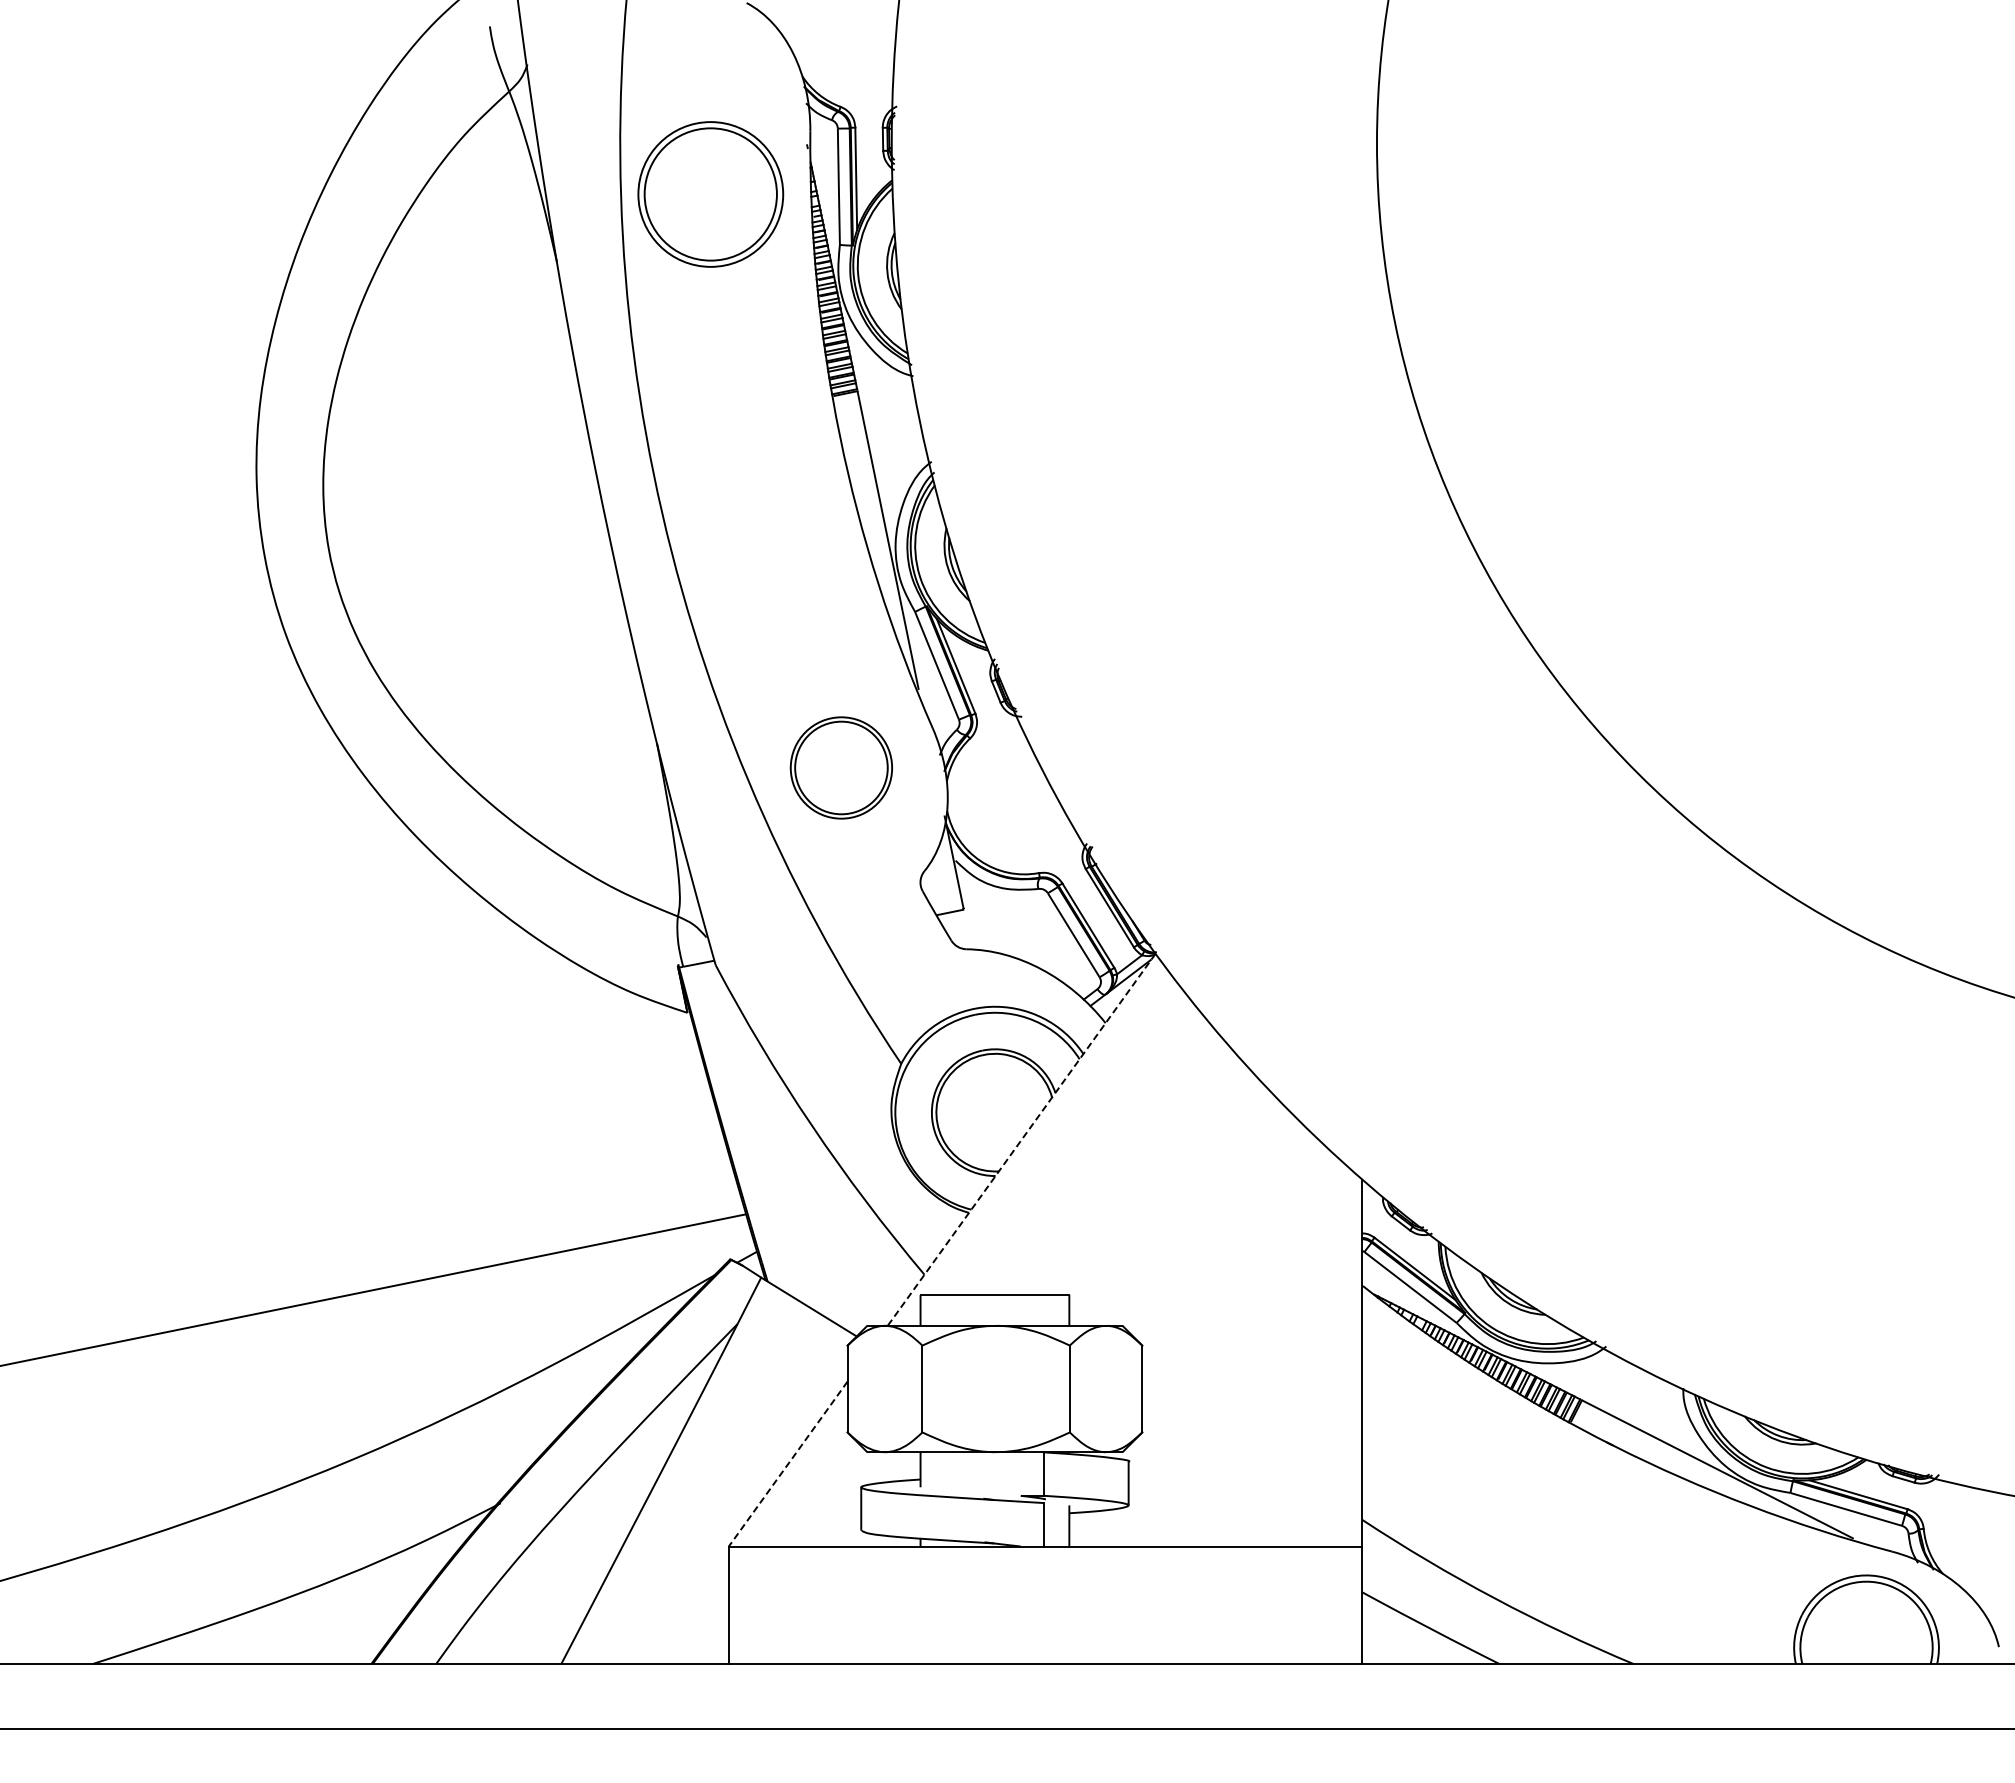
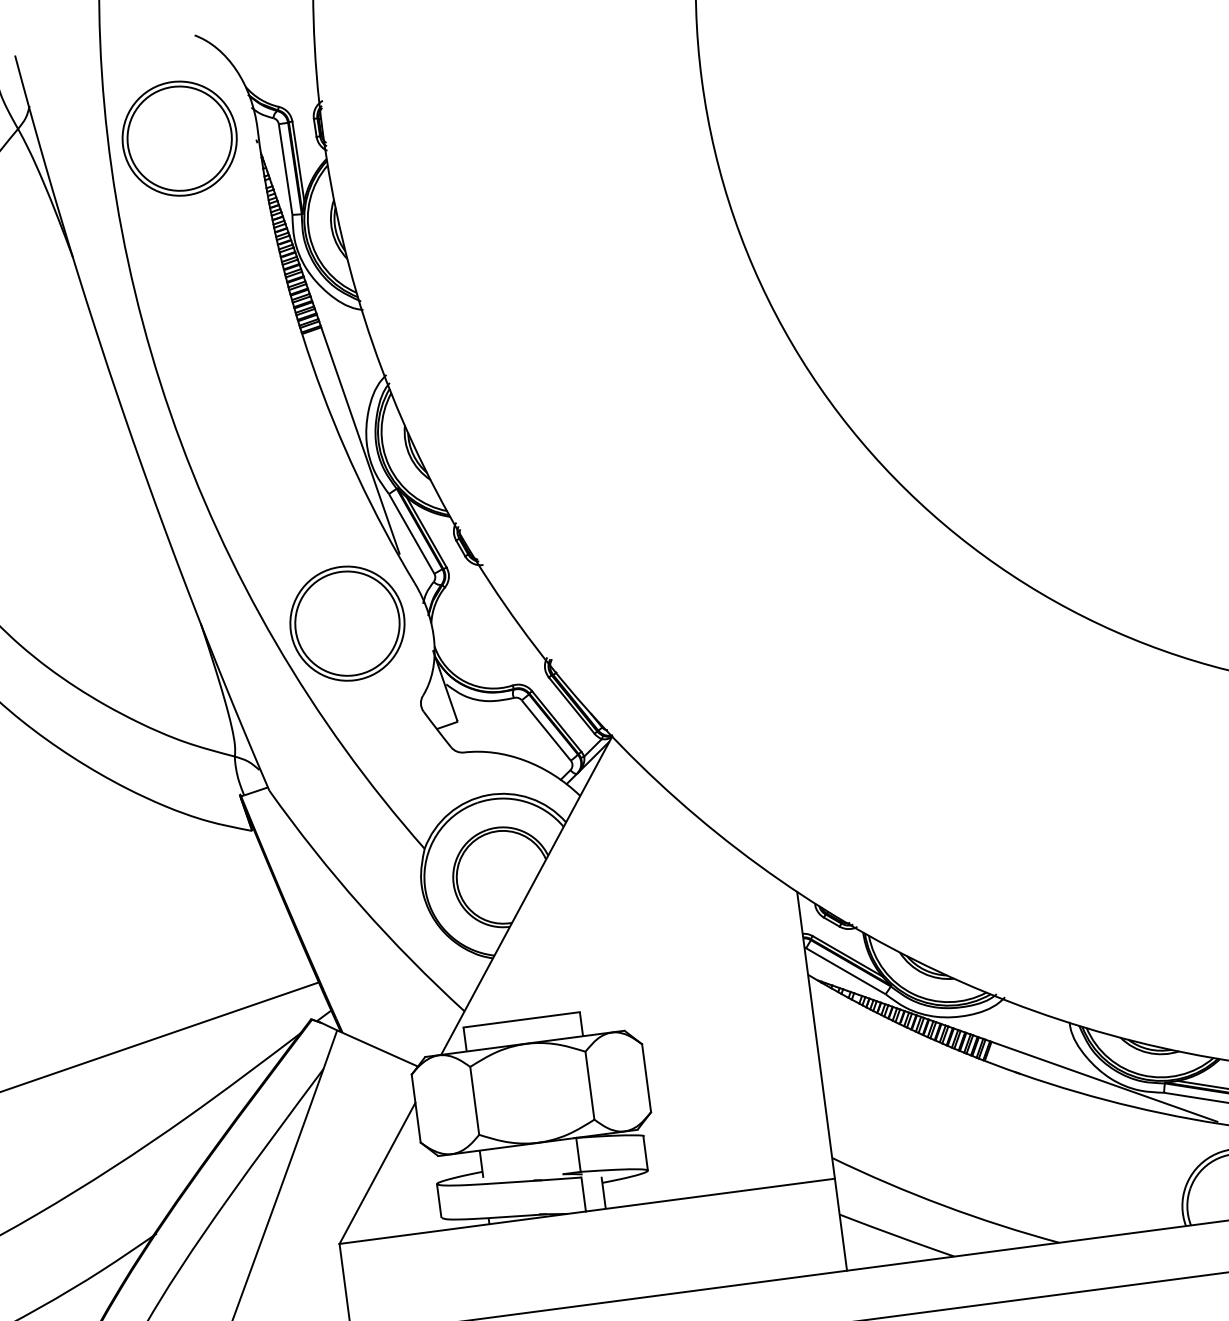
part: (710, 194) -> (179, 138), moved
part: (841, 767) -> (347, 623), size x1.43
line: (1021, 1140) -> (526, 896), dashed -> solid
line: (788, 1464) -> (377, 1173), dashed -> solid

